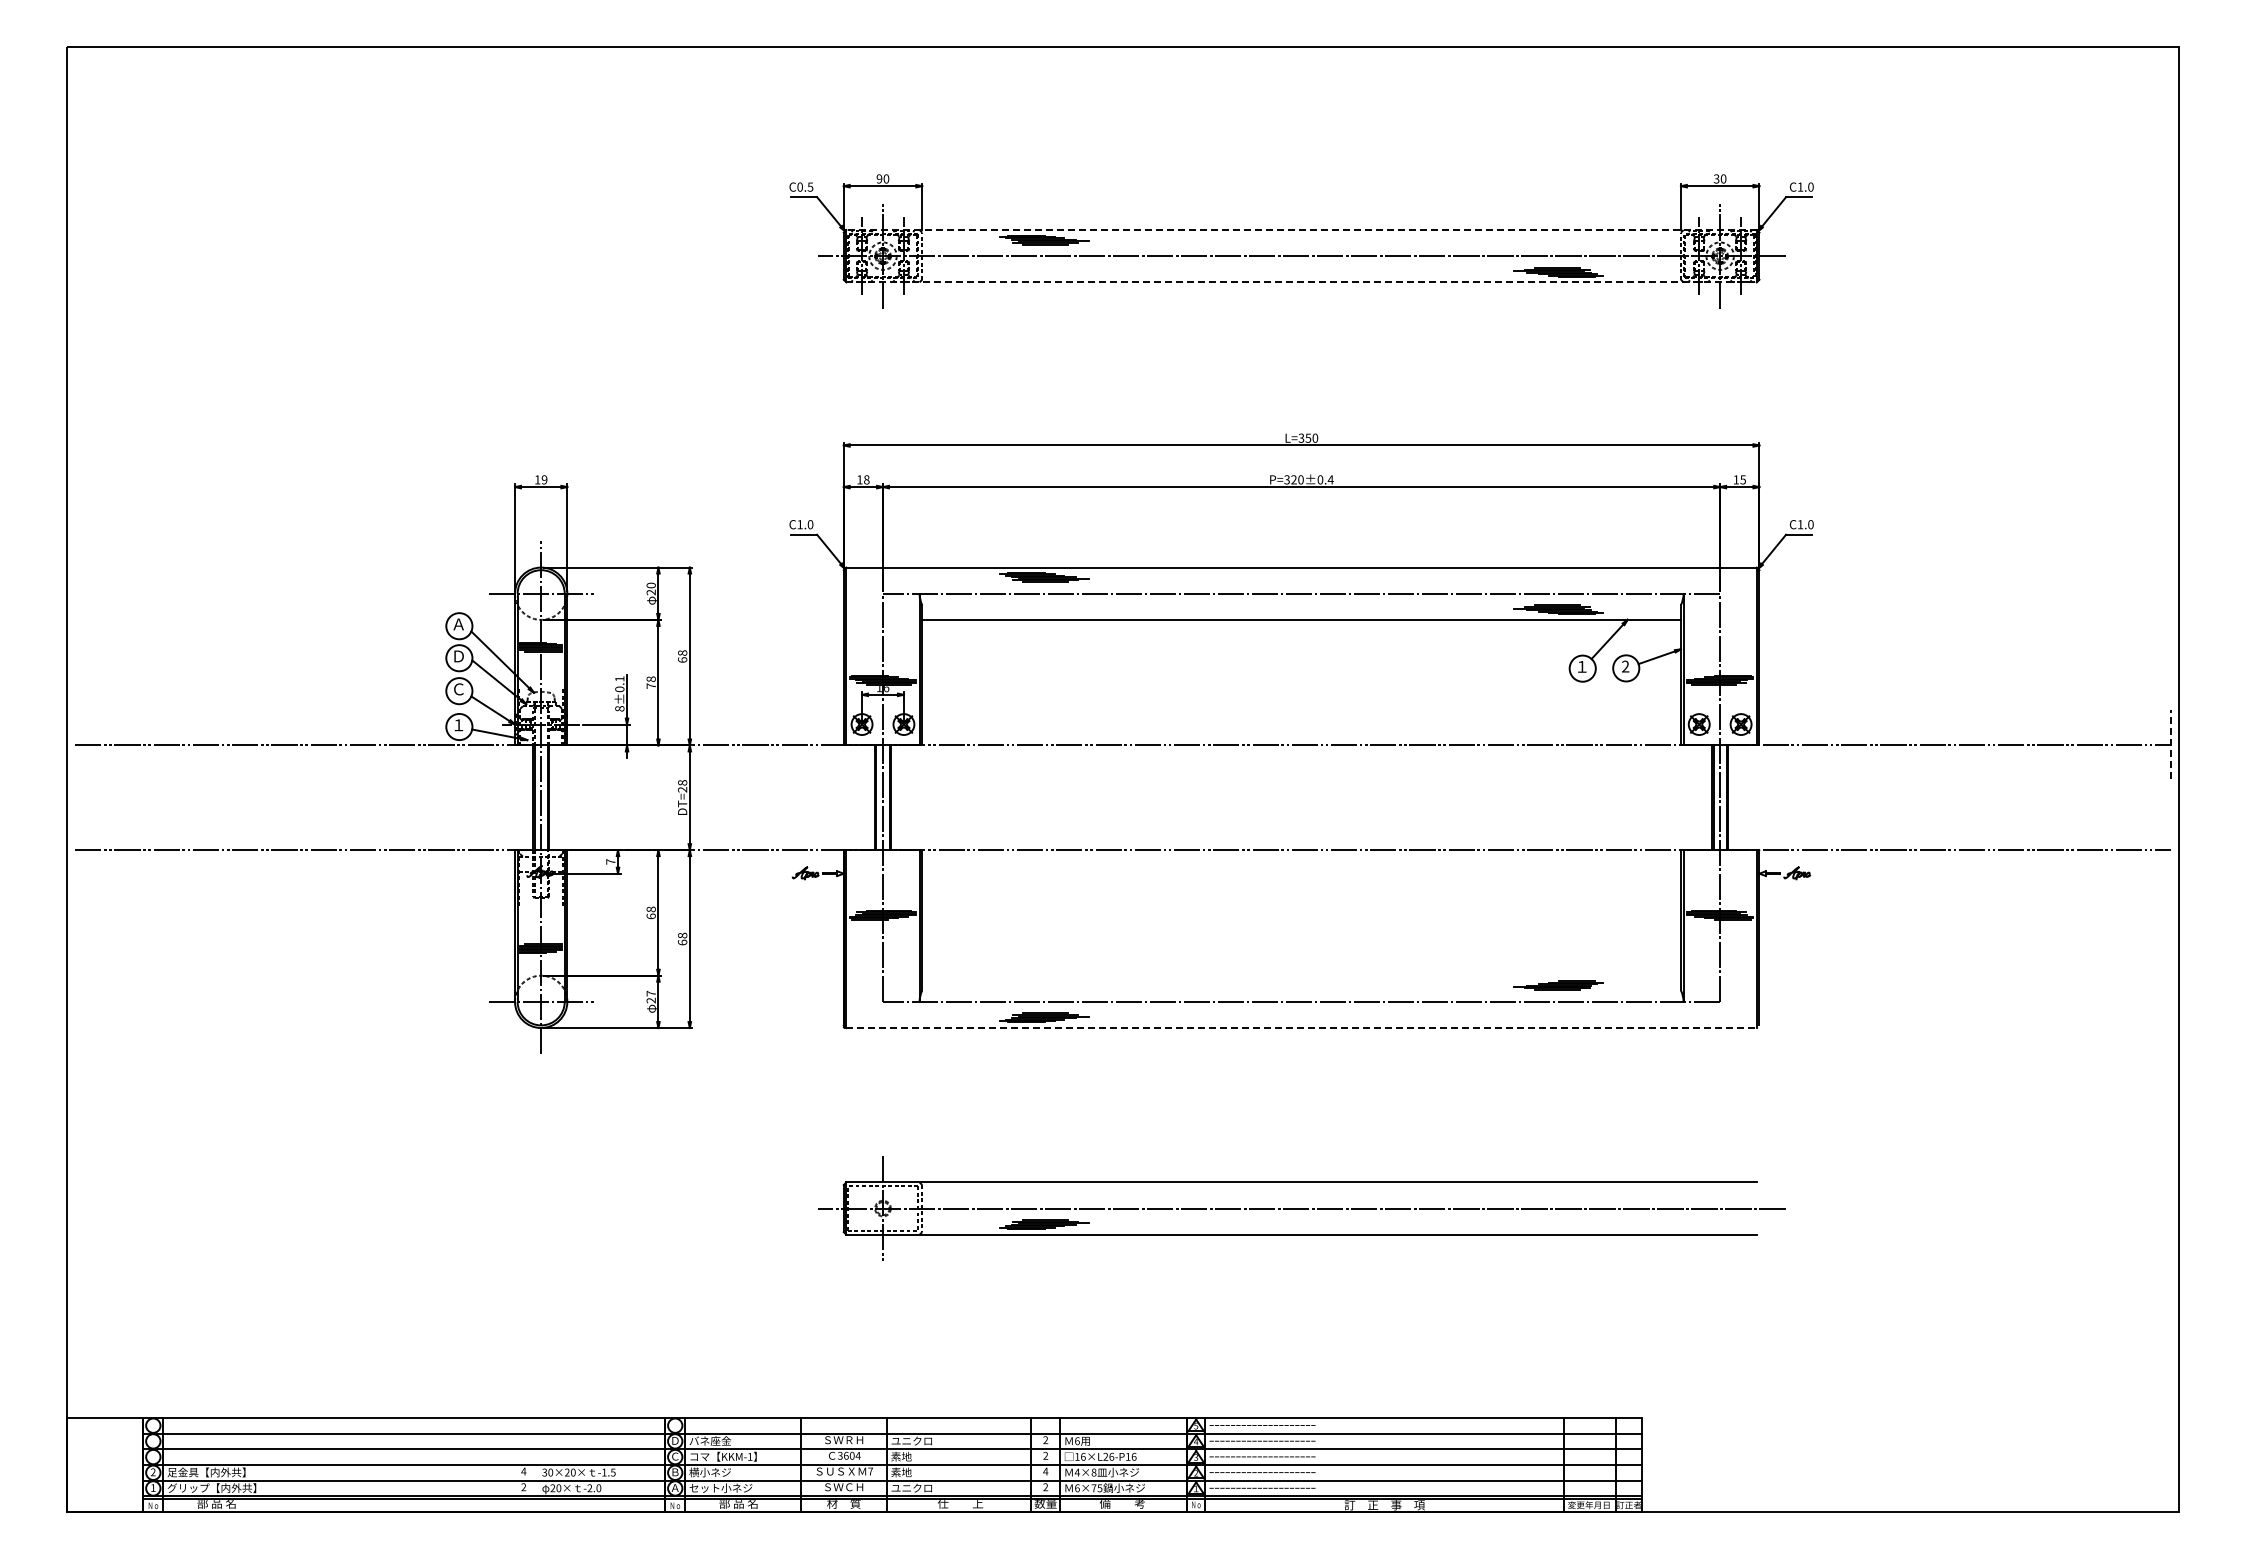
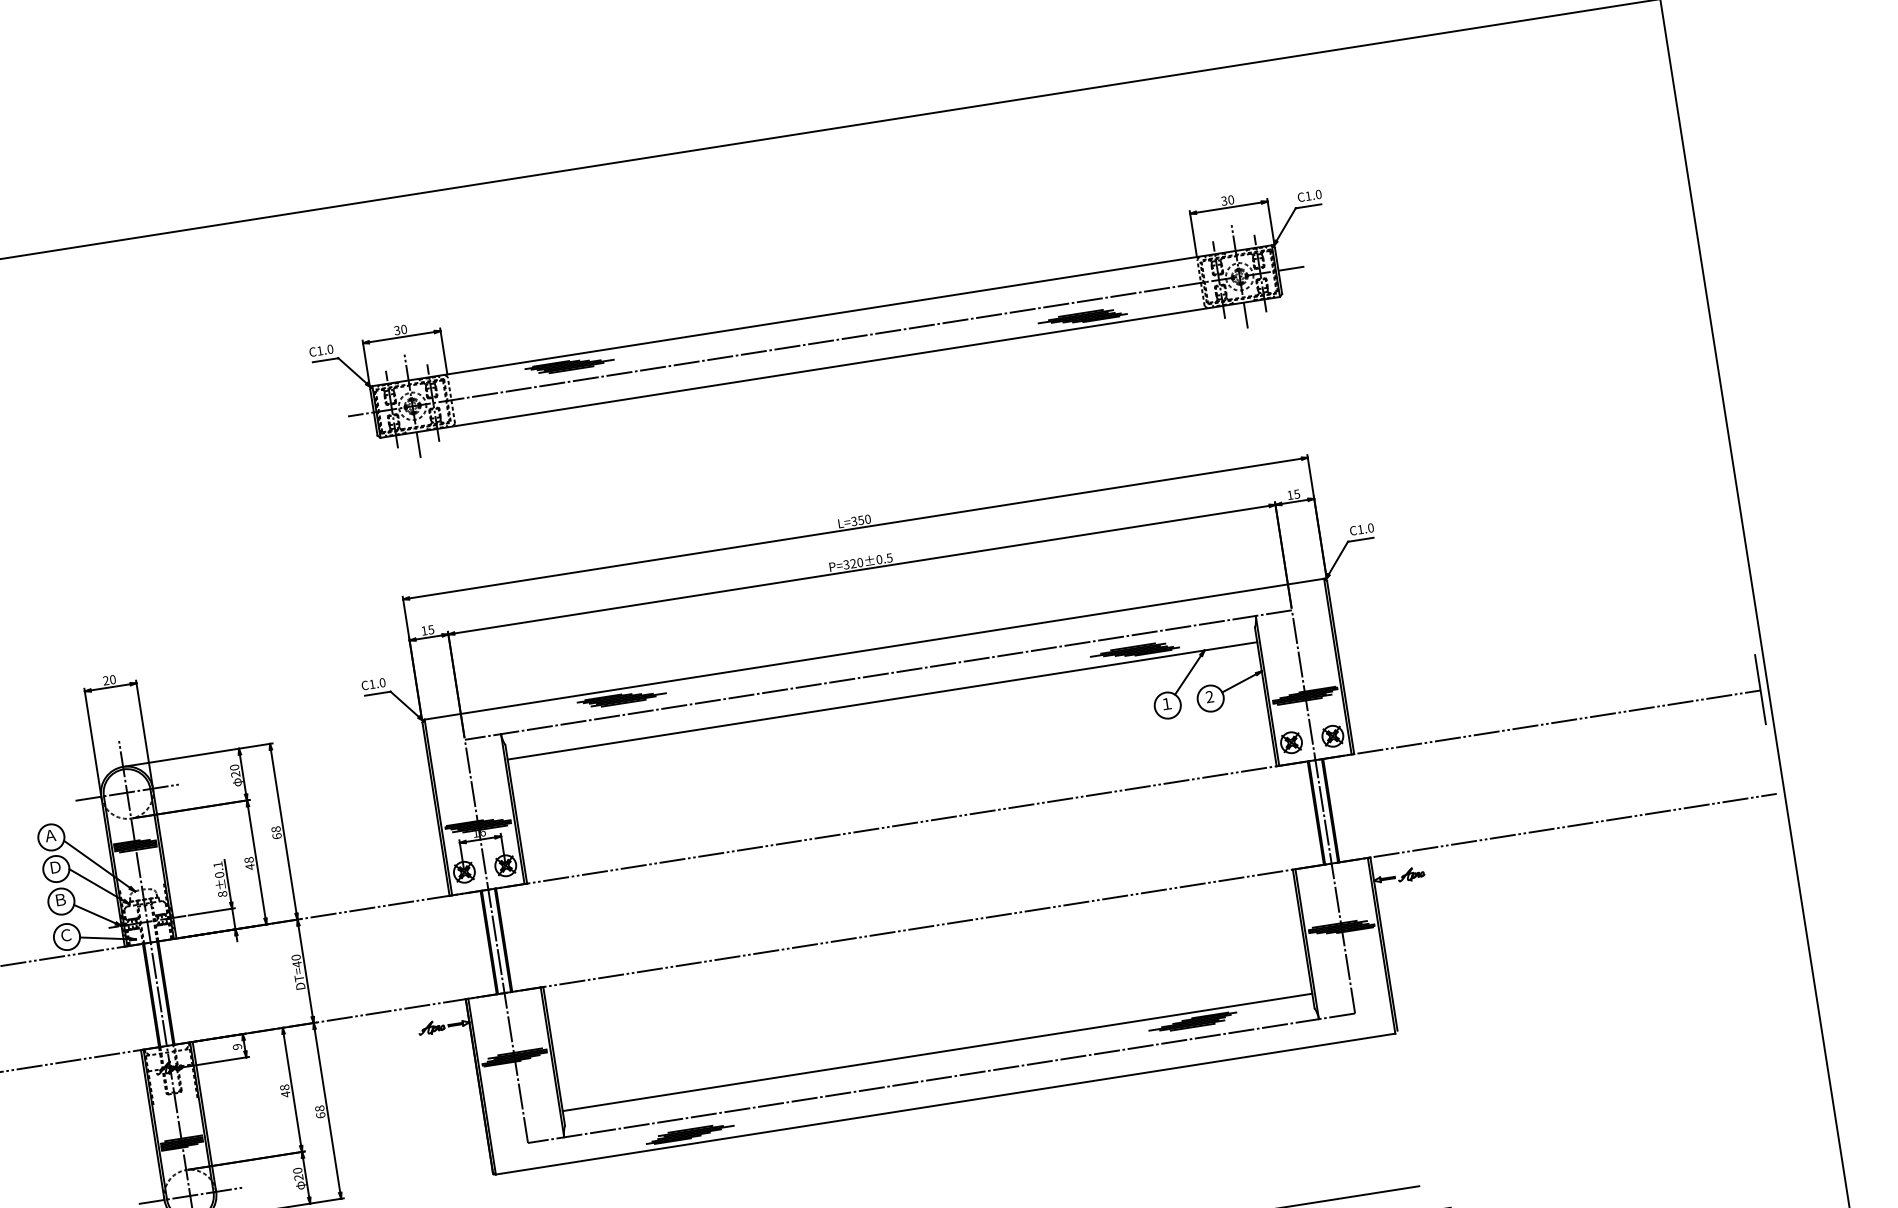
text: (879, 178) -> (397, 330), 90 -> 30
text: (805, 186) -> (325, 349), C0.5 -> C1.0
line: (1301, 230) -> (822, 316), dashed -> solid
line: (1302, 282) -> (831, 367), dashed -> solid
text: (541, 479) -> (109, 679), 19 -> 20
text: (866, 479) -> (430, 629), 18 -> 15
text: (1330, 479) -> (889, 557), P=320±0.4 -> P=320±0.5
text: (650, 686) -> (249, 867), 78 -> 48
text: (458, 689) -> (60, 900), Ｃ -> Ｂ
text: (458, 725) -> (65, 935), １ -> Ｃ
line: (2170, 744) -> (1760, 689), dashed -> solid
text: (682, 786) -> (296, 961), DT=28 -> DT=40
text: (610, 861) -> (237, 1046), 7 -> 9
text: (650, 916) -> (285, 1094), 68 -> 48
line: (1301, 975) -> (937, 1052), added
text: (650, 993) -> (297, 1170), 27 -> 20
line: (1302, 1028) -> (946, 1104), dashed -> solid

